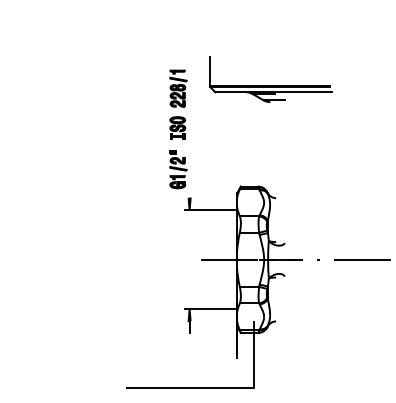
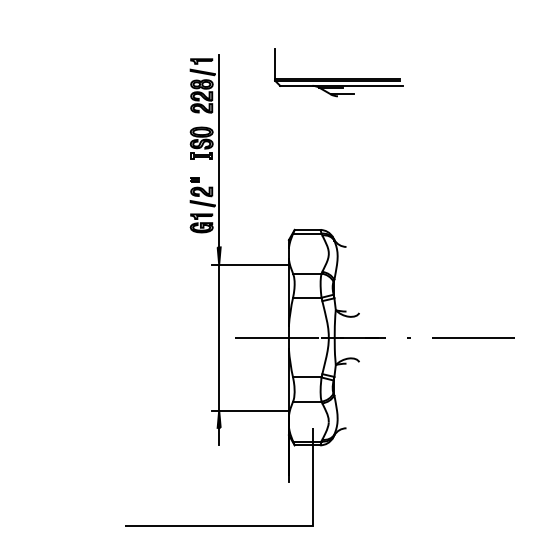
part: (270, 79) -> (338, 72), size x0.71
line: (189, 132) -> (219, 150), added
line: (189, 259) -> (219, 337), added

